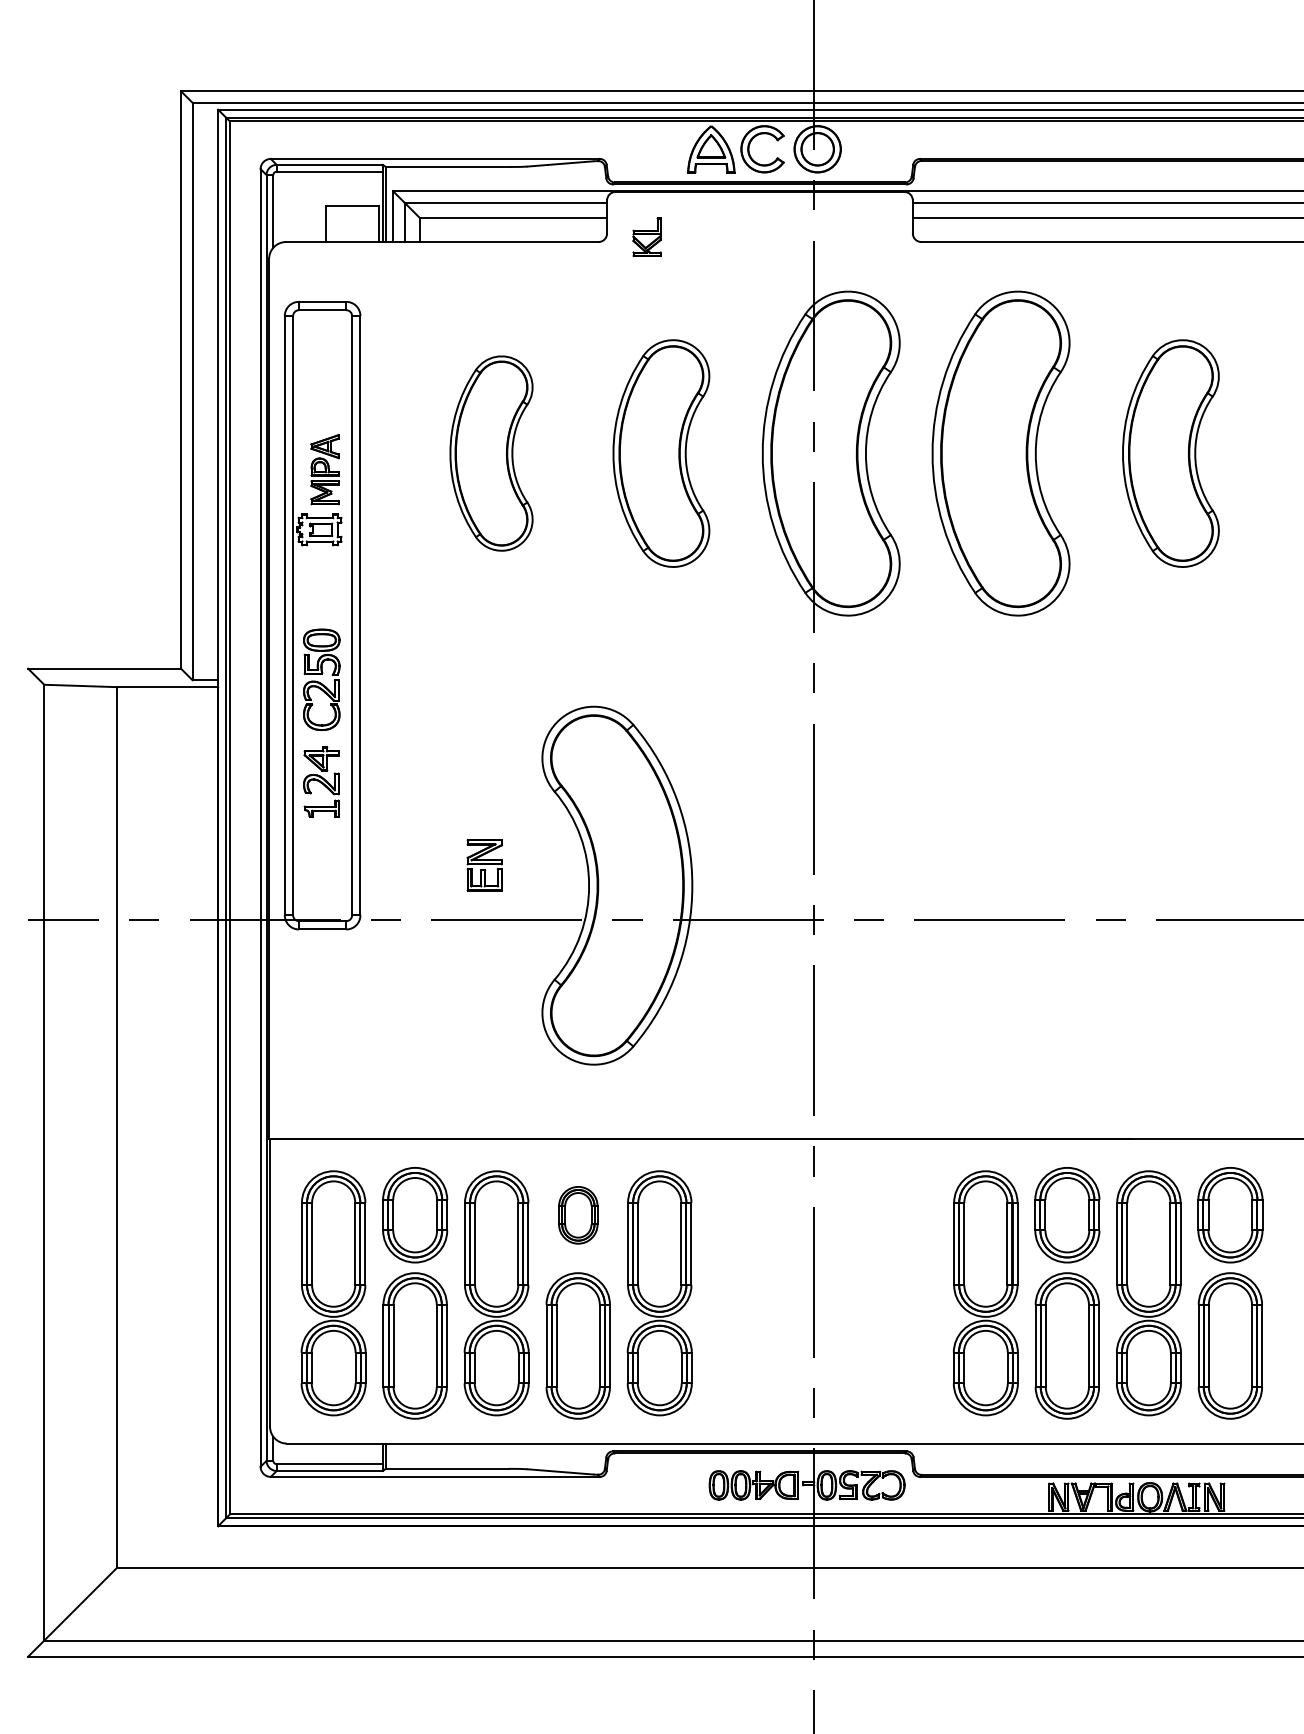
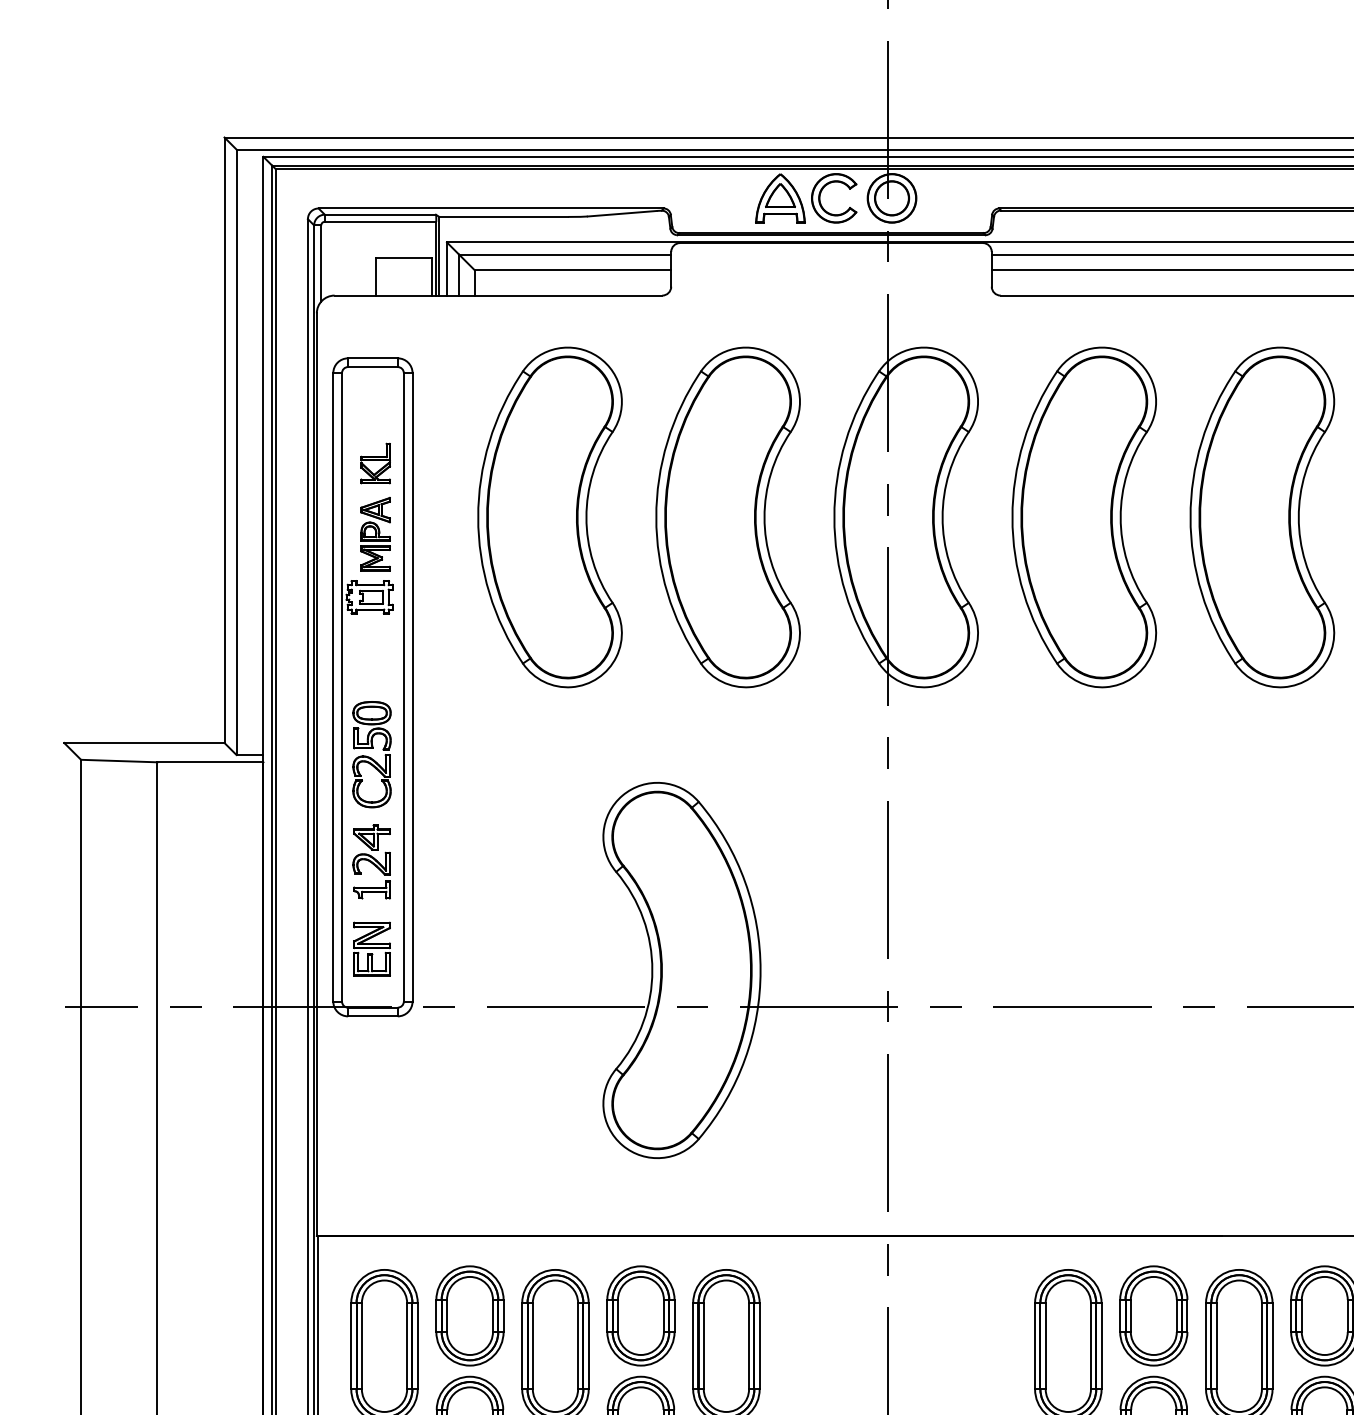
part: (646, 236) -> (374, 462), moved
part: (491, 453) -> (550, 517), size x1.67
part: (661, 453) -> (728, 517), size x1.43
part: (1170, 453) -> (1261, 517), size x1.43
part: (484, 865) -> (371, 949), moved
part: (578, 1215) -> (641, 1316), size x1.67

